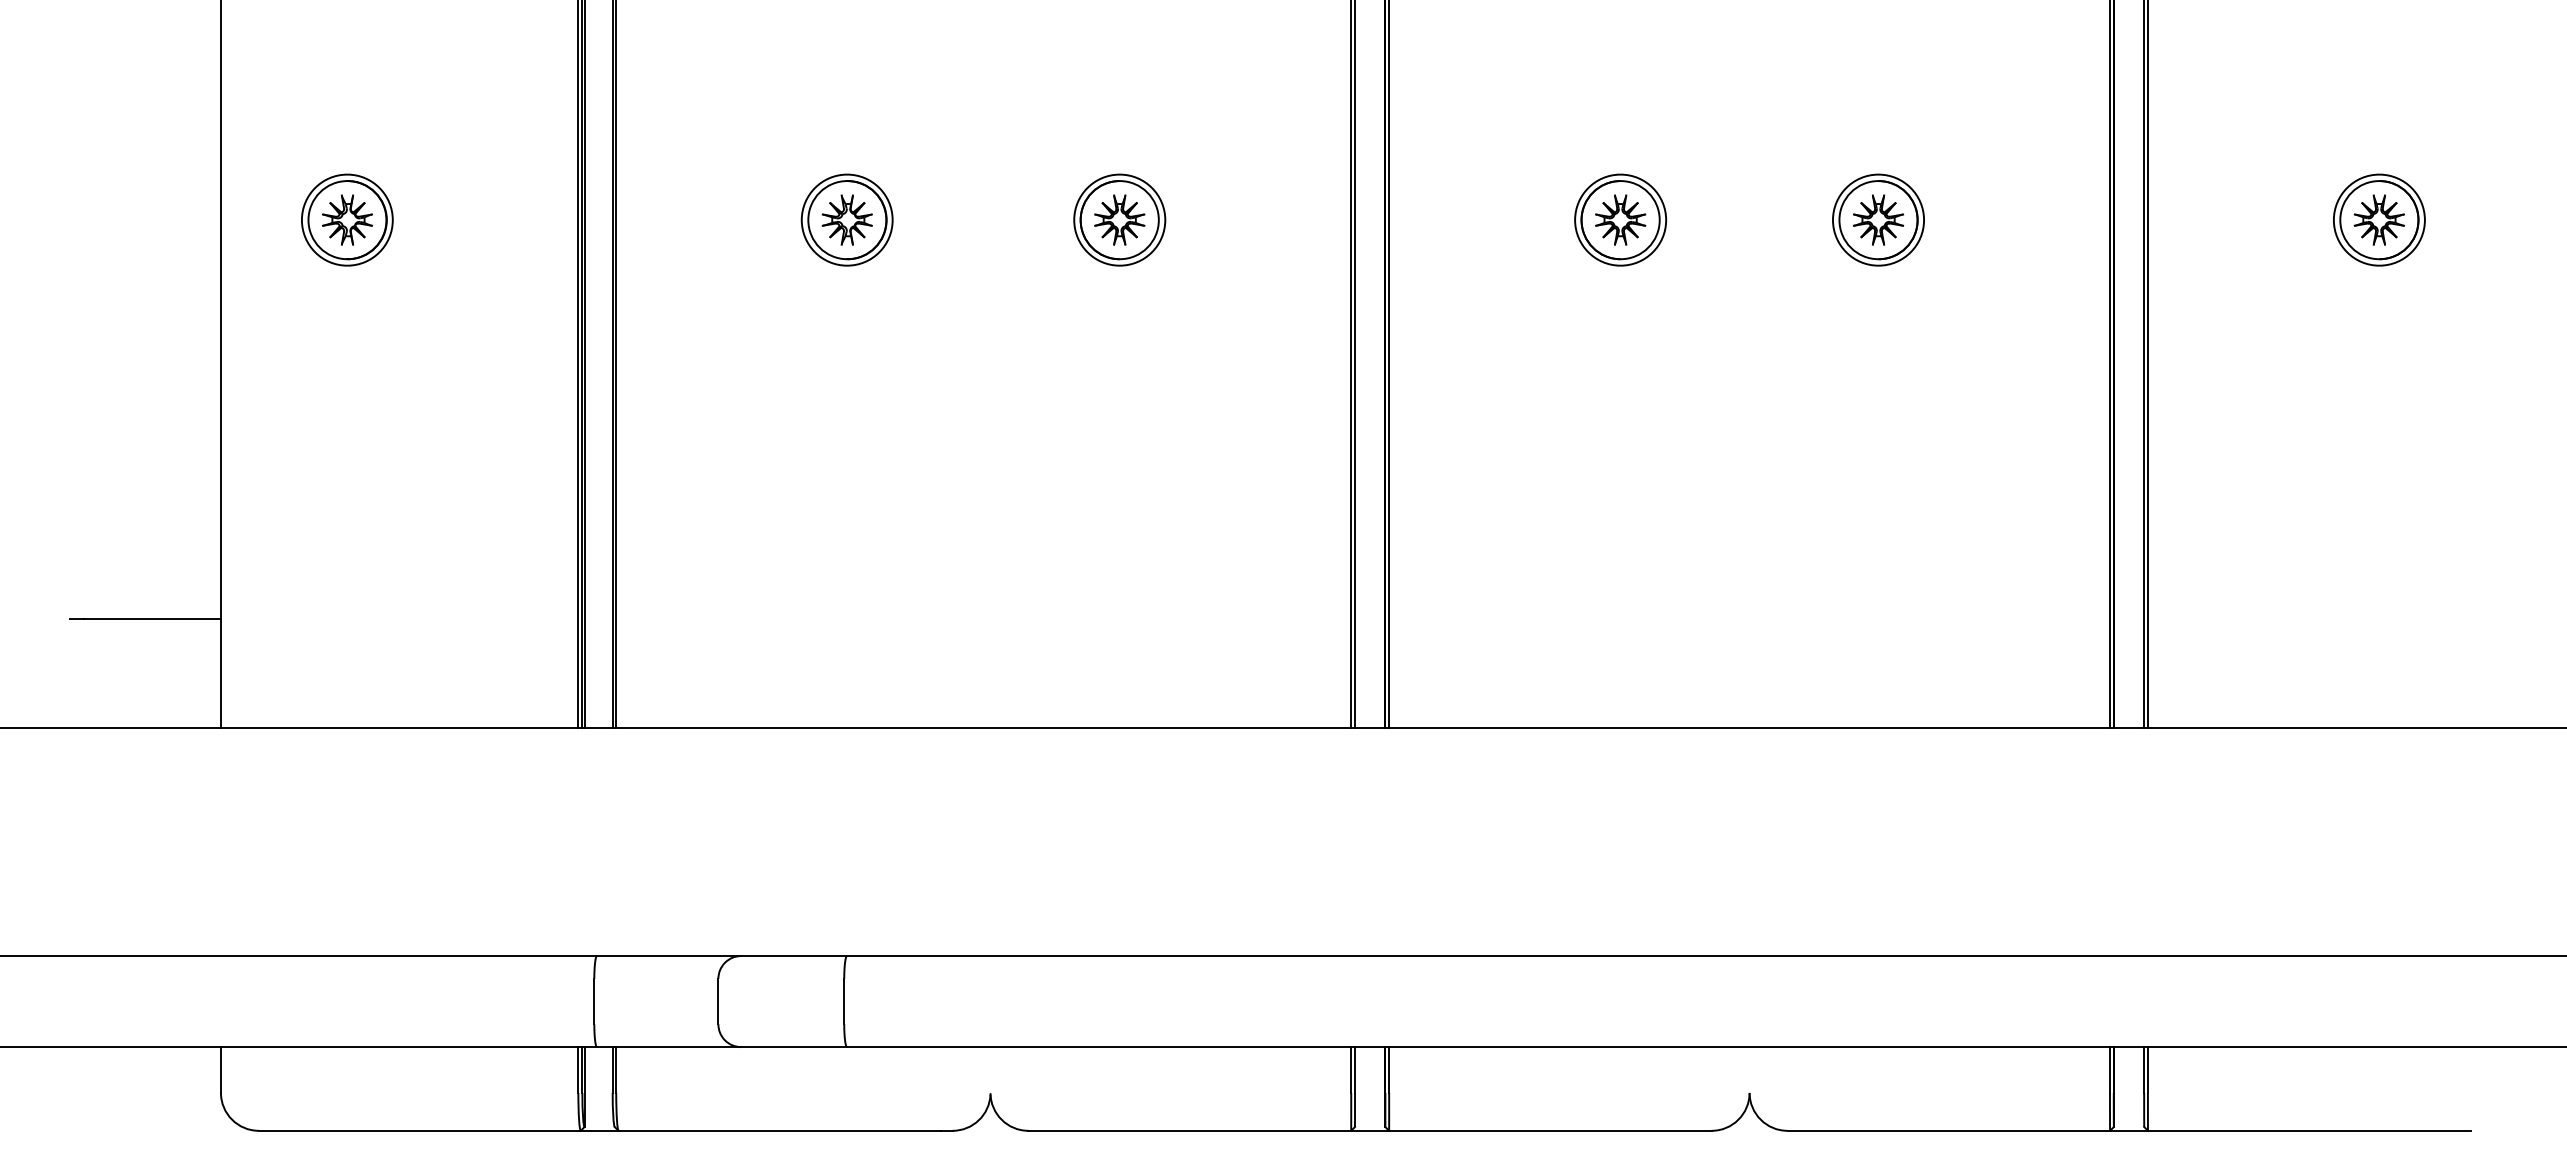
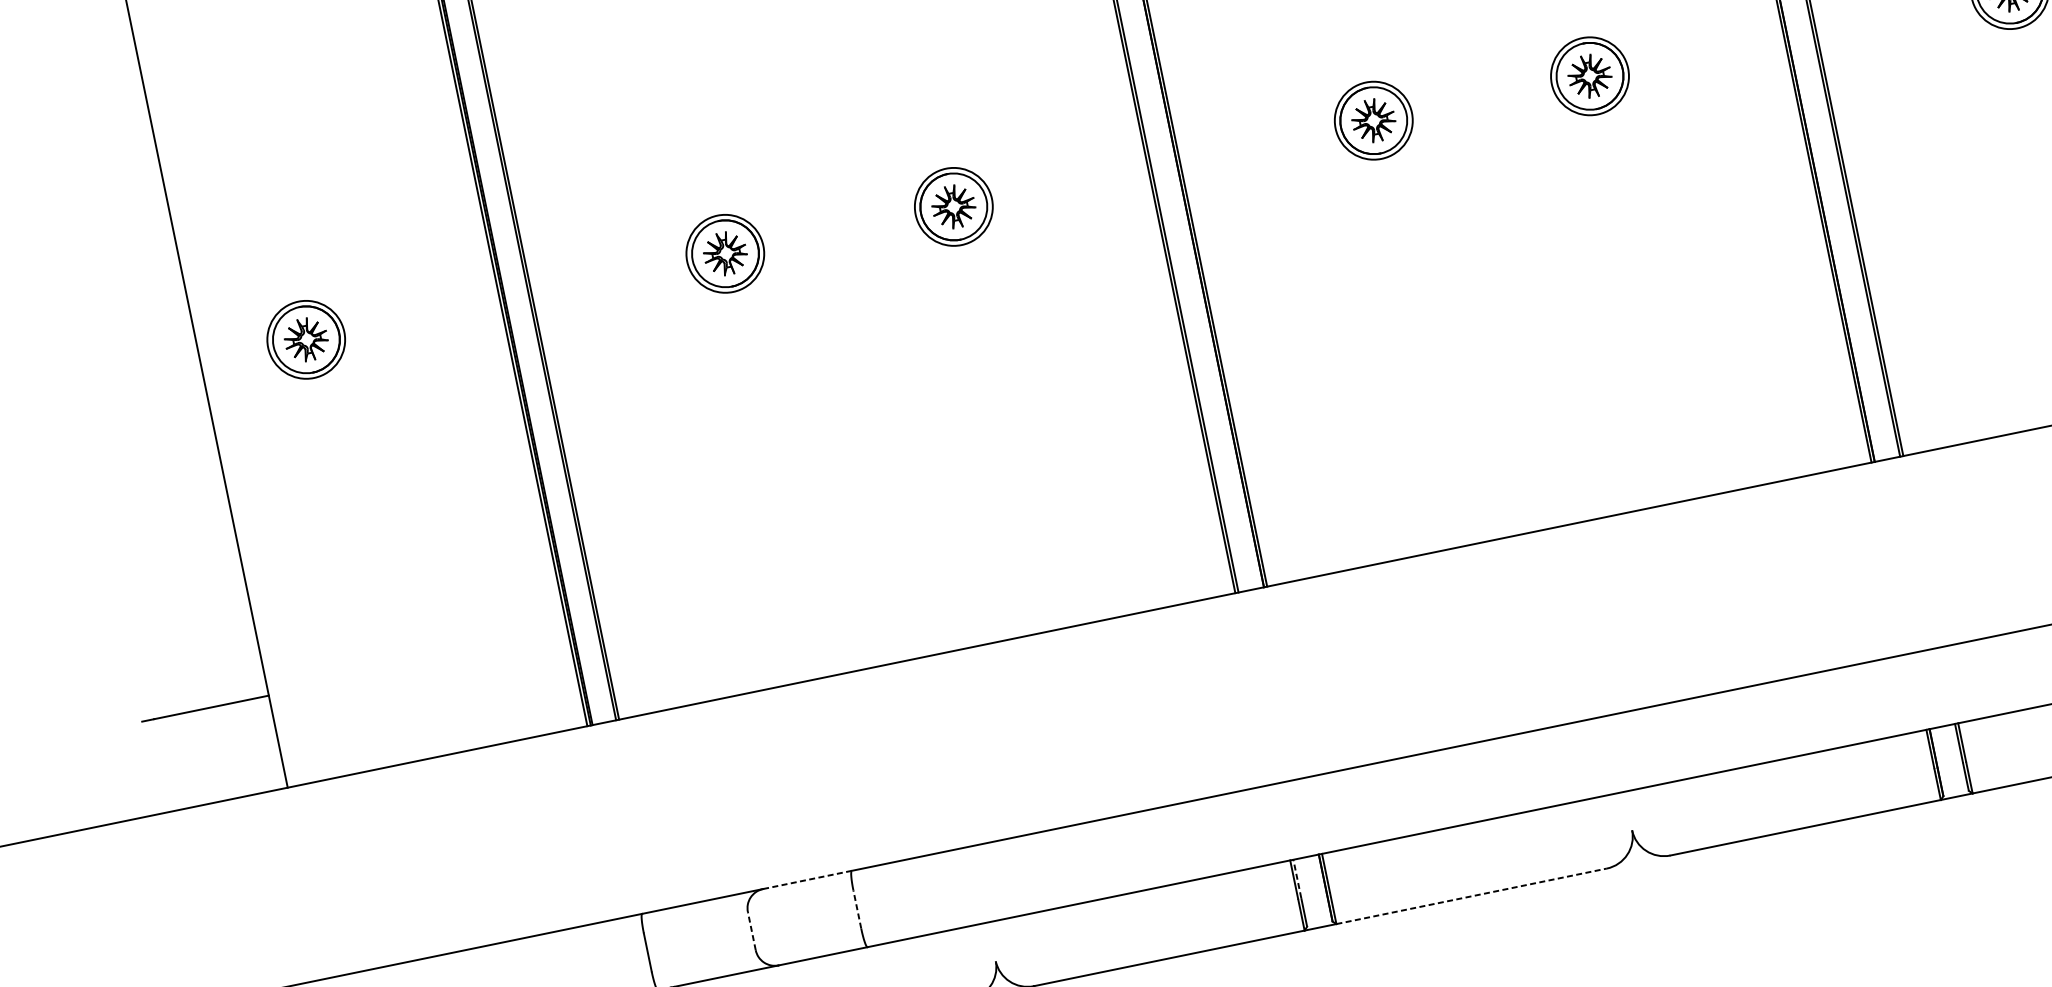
line: (794, 956) -> (807, 880), solid -> dashed
line: (718, 1001) -> (751, 931), solid -> dashed
line: (844, 1001) -> (857, 909), solid -> dashed
line: (1355, 1069) -> (1297, 878), solid -> dashed
line: (1550, 1130) -> (1471, 896), solid -> dashed

